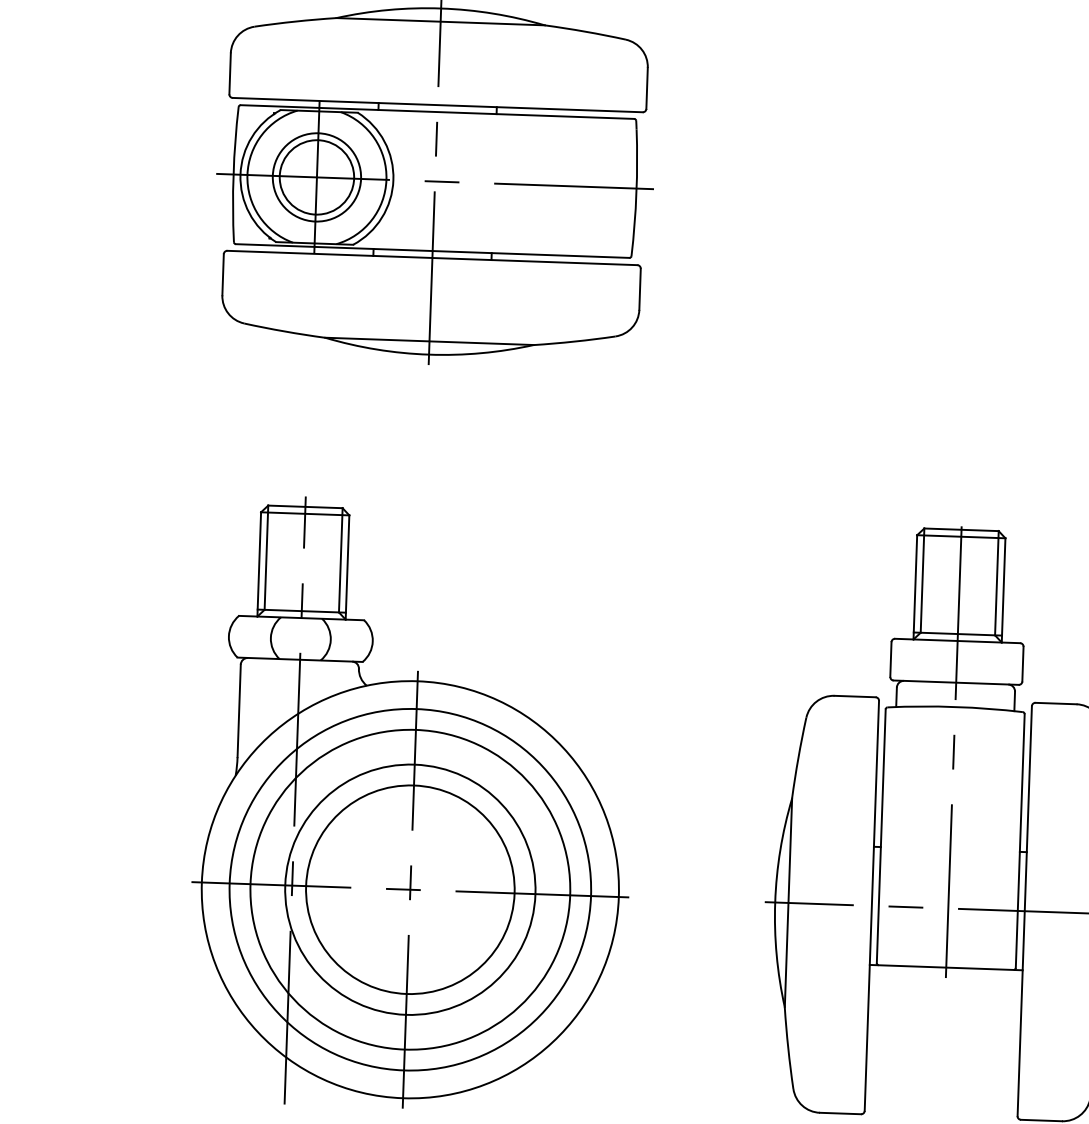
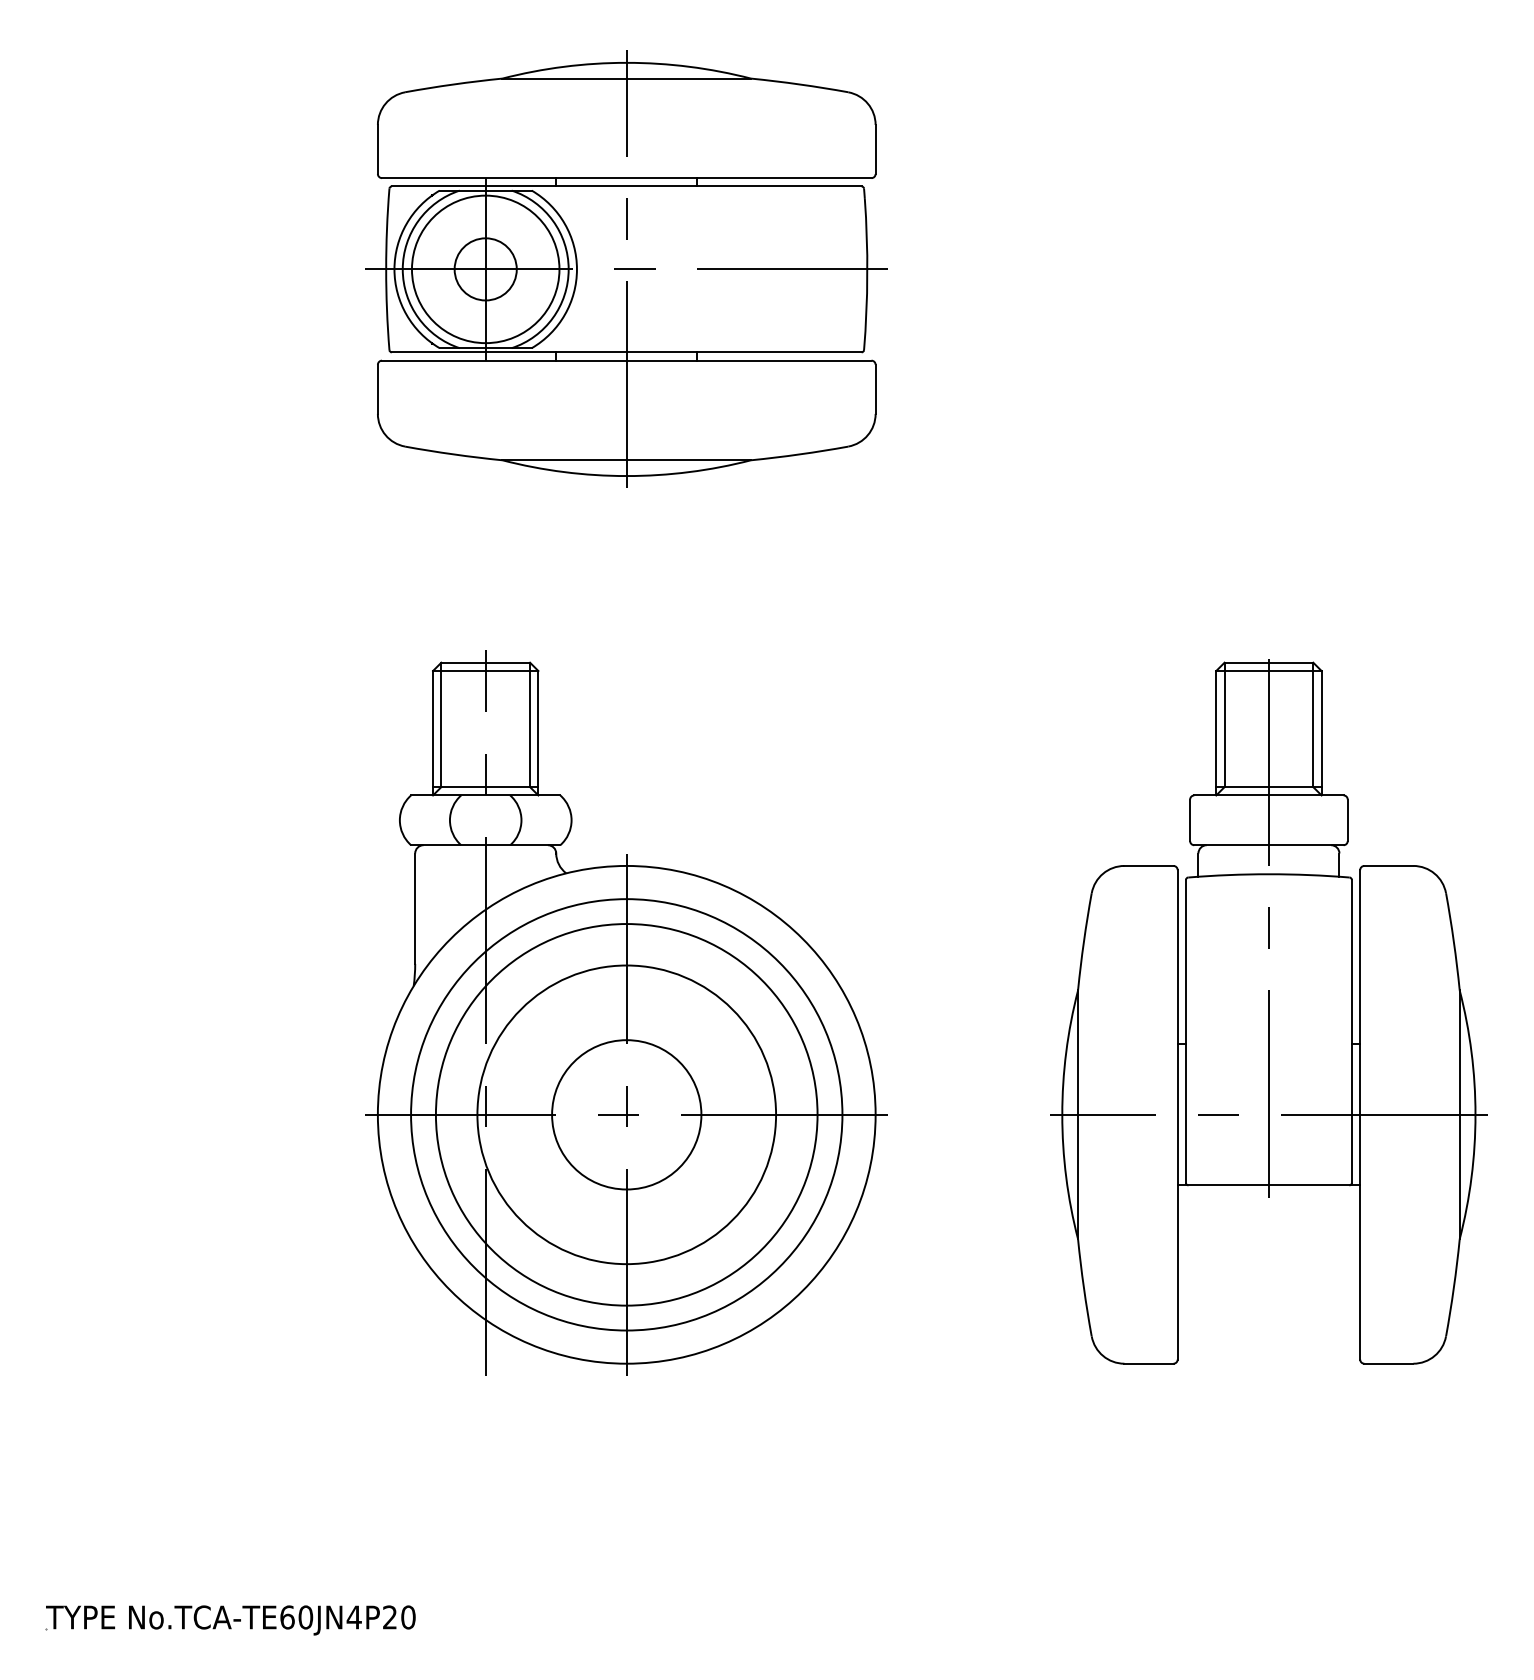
circle: (316, 177) -> (485, 269), size x0.7
circle: (316, 177) -> (485, 269), size x1.4
circle: (410, 889) -> (626, 1114), size x0.6

